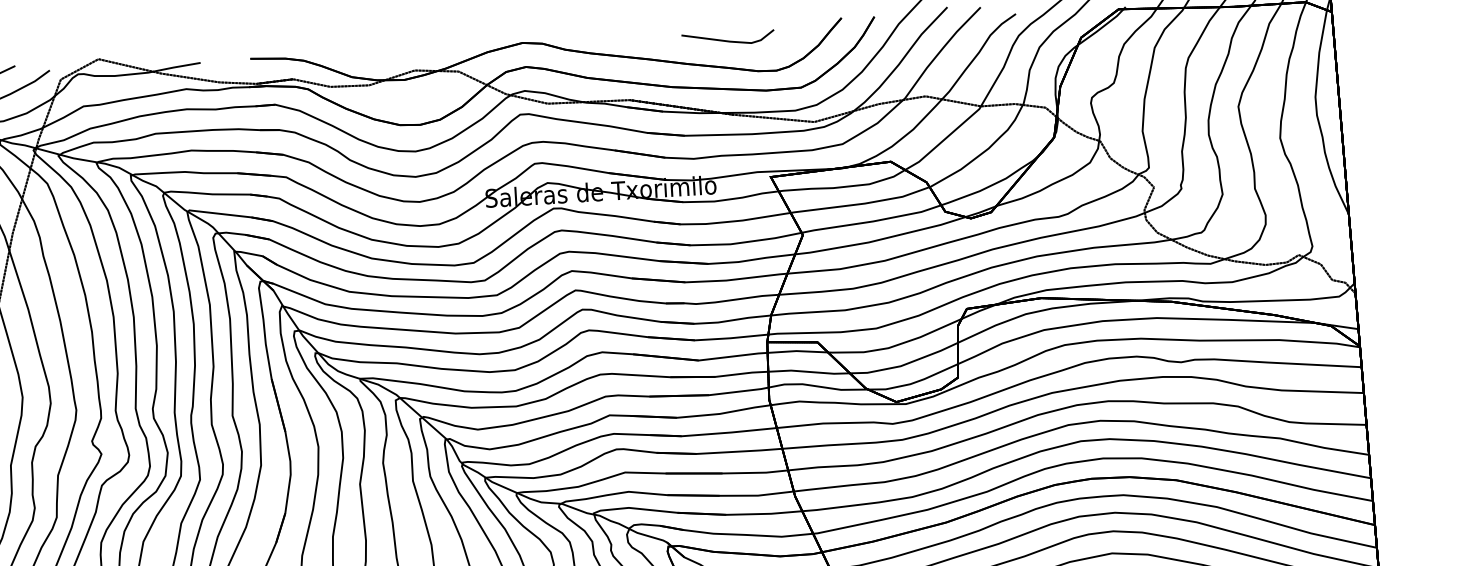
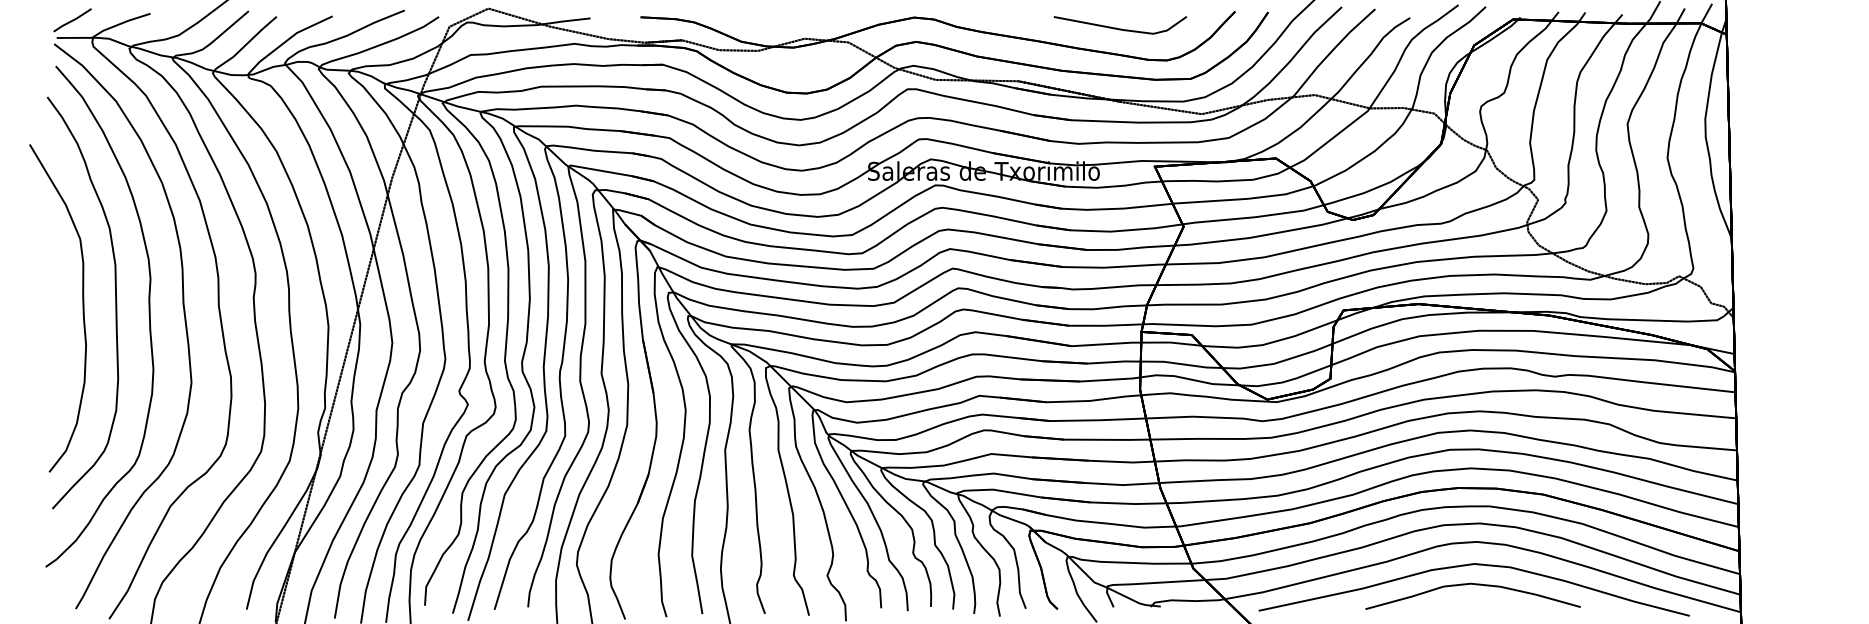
part: (728, 38) -> (1120, 25), size x1.43

